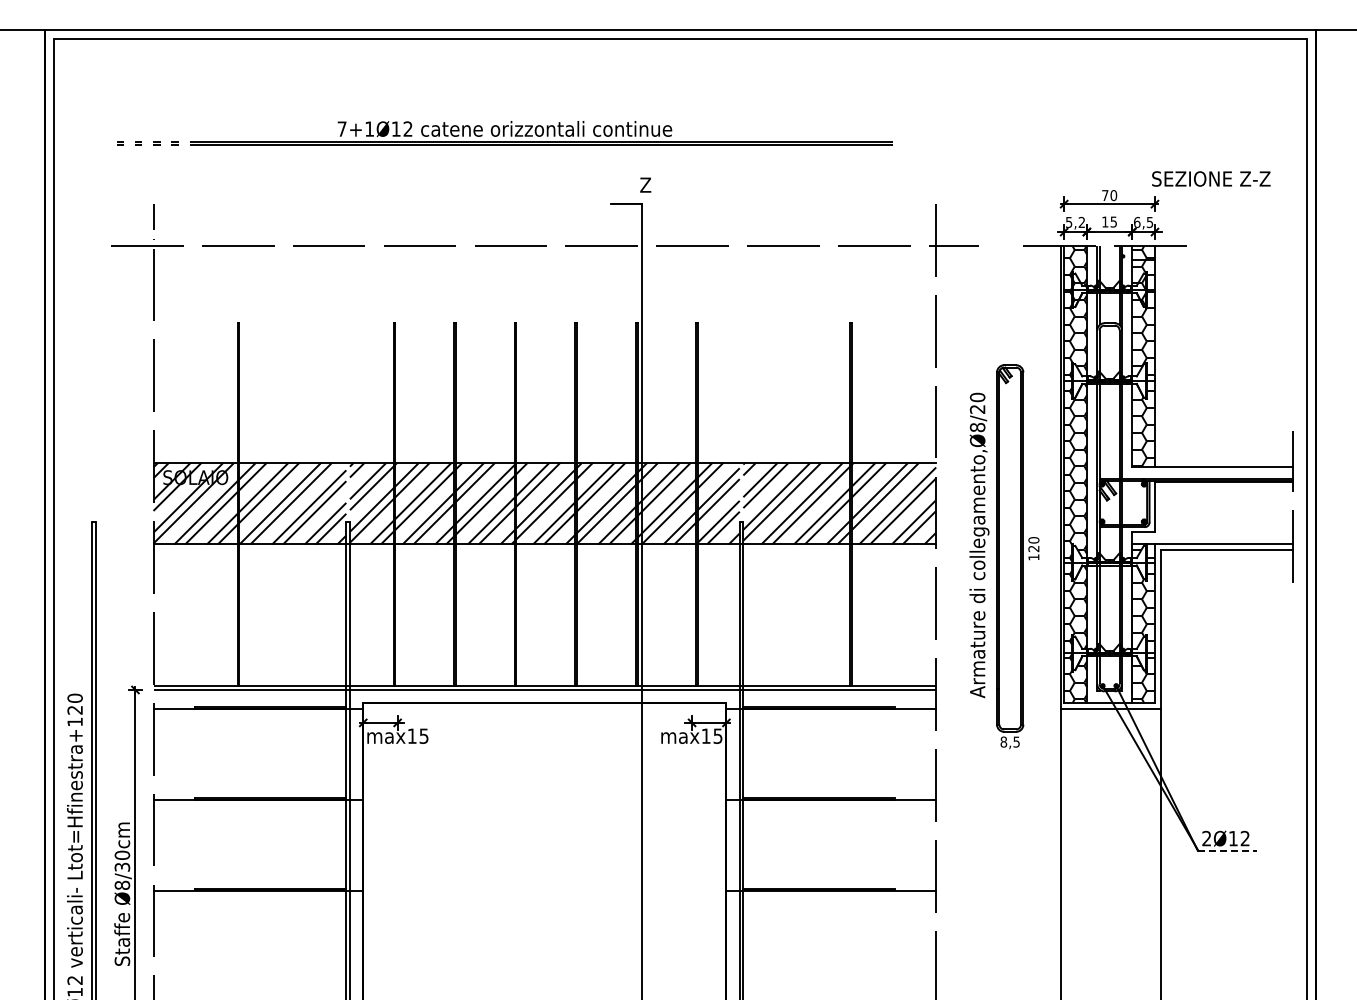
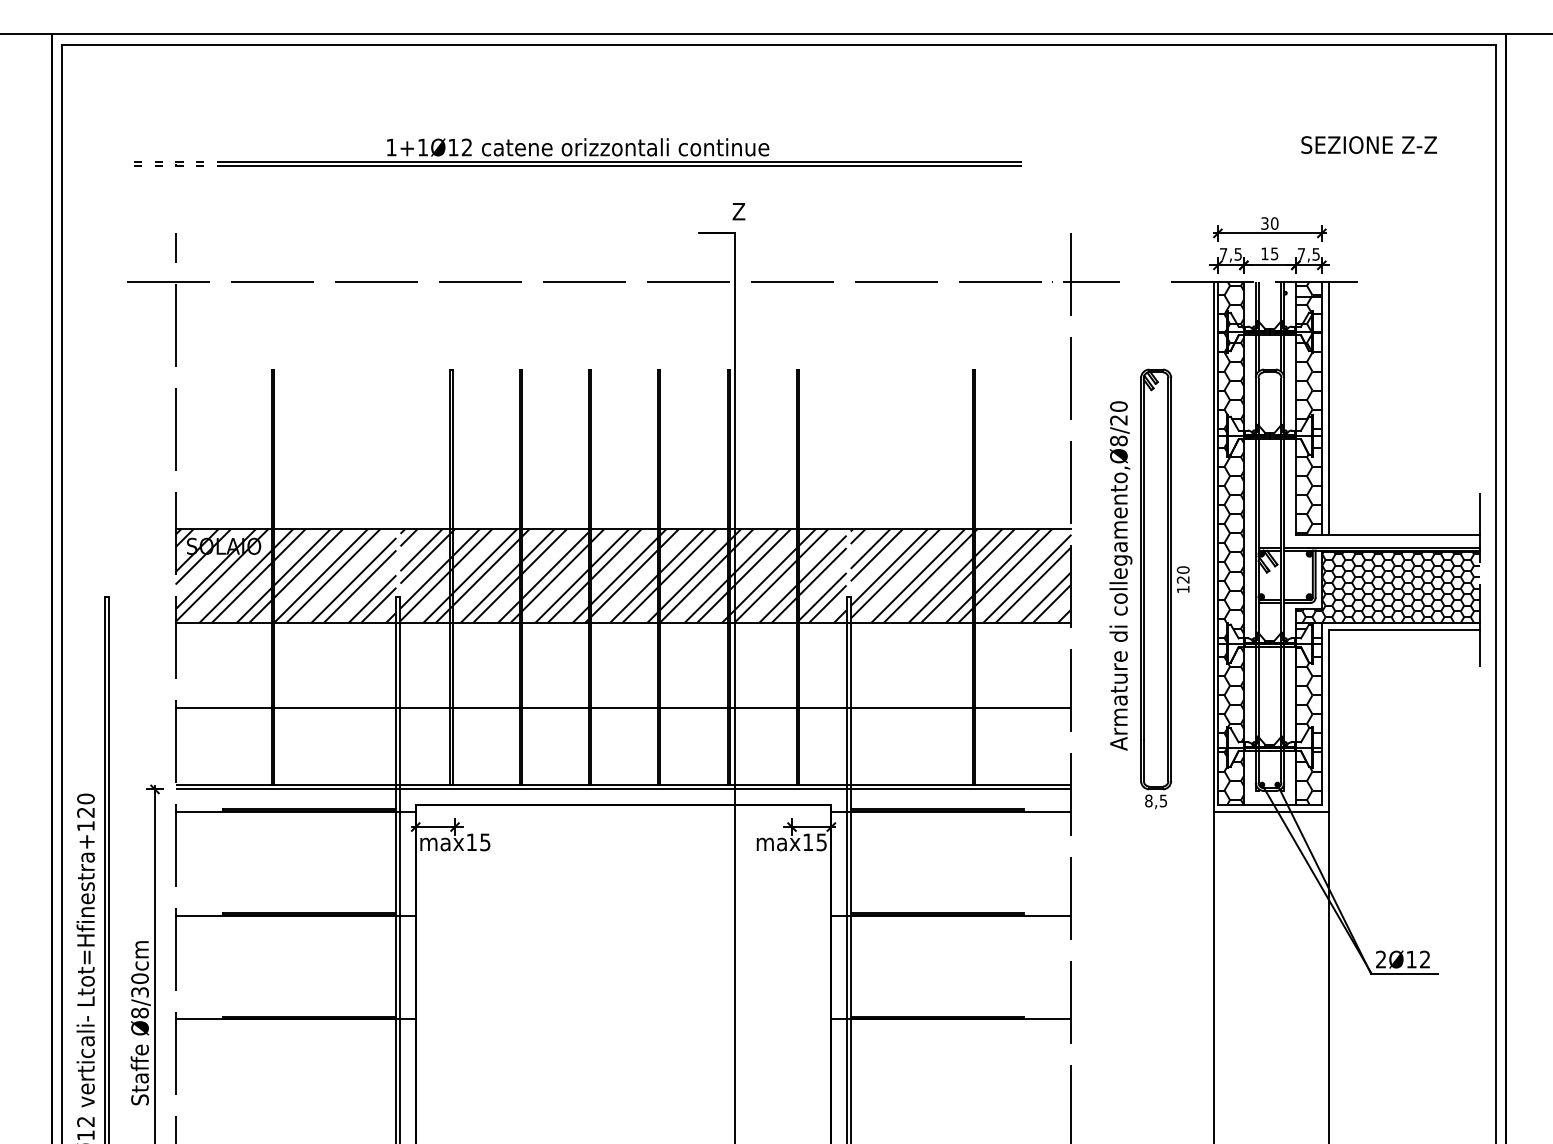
text: (341, 128) -> (390, 146), 7+1Ø12 -> 1+1Ø12
text: (1211, 178) -> (1369, 144), moved
text: (1105, 195) -> (1265, 223), 70 -> 30
text: (1075, 222) -> (1230, 254), 5,2 -> 7,5
text: (1137, 222) -> (1301, 254), 6,5 -> 7,5
line: (1161, 356) -> (1329, 407), added
hatch: (1212, 513) -> (1387, 587), added
part: (1004, 556) -> (1149, 588), moved
line: (544, 618) -> (623, 707), added
line: (1227, 850) -> (1404, 973), dashed -> solid

